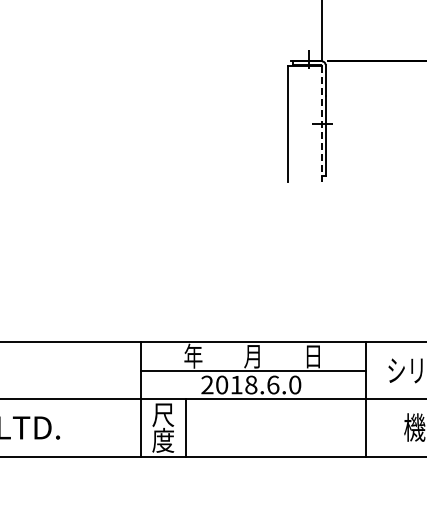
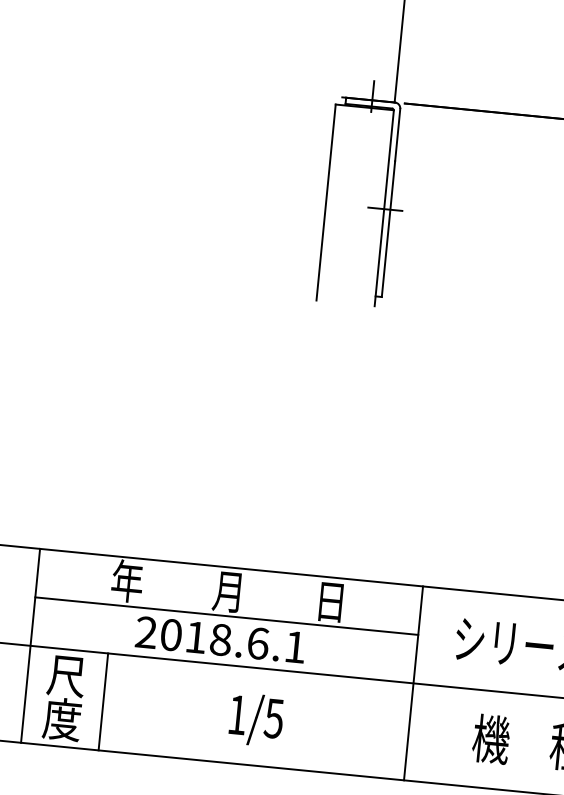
line: (321, 123) -> (383, 207), dashed -> solid
text: (295, 384) -> (296, 646), 2018.6.0 -> 2018.6.1
part: (276, 429) -> (256, 719), added

